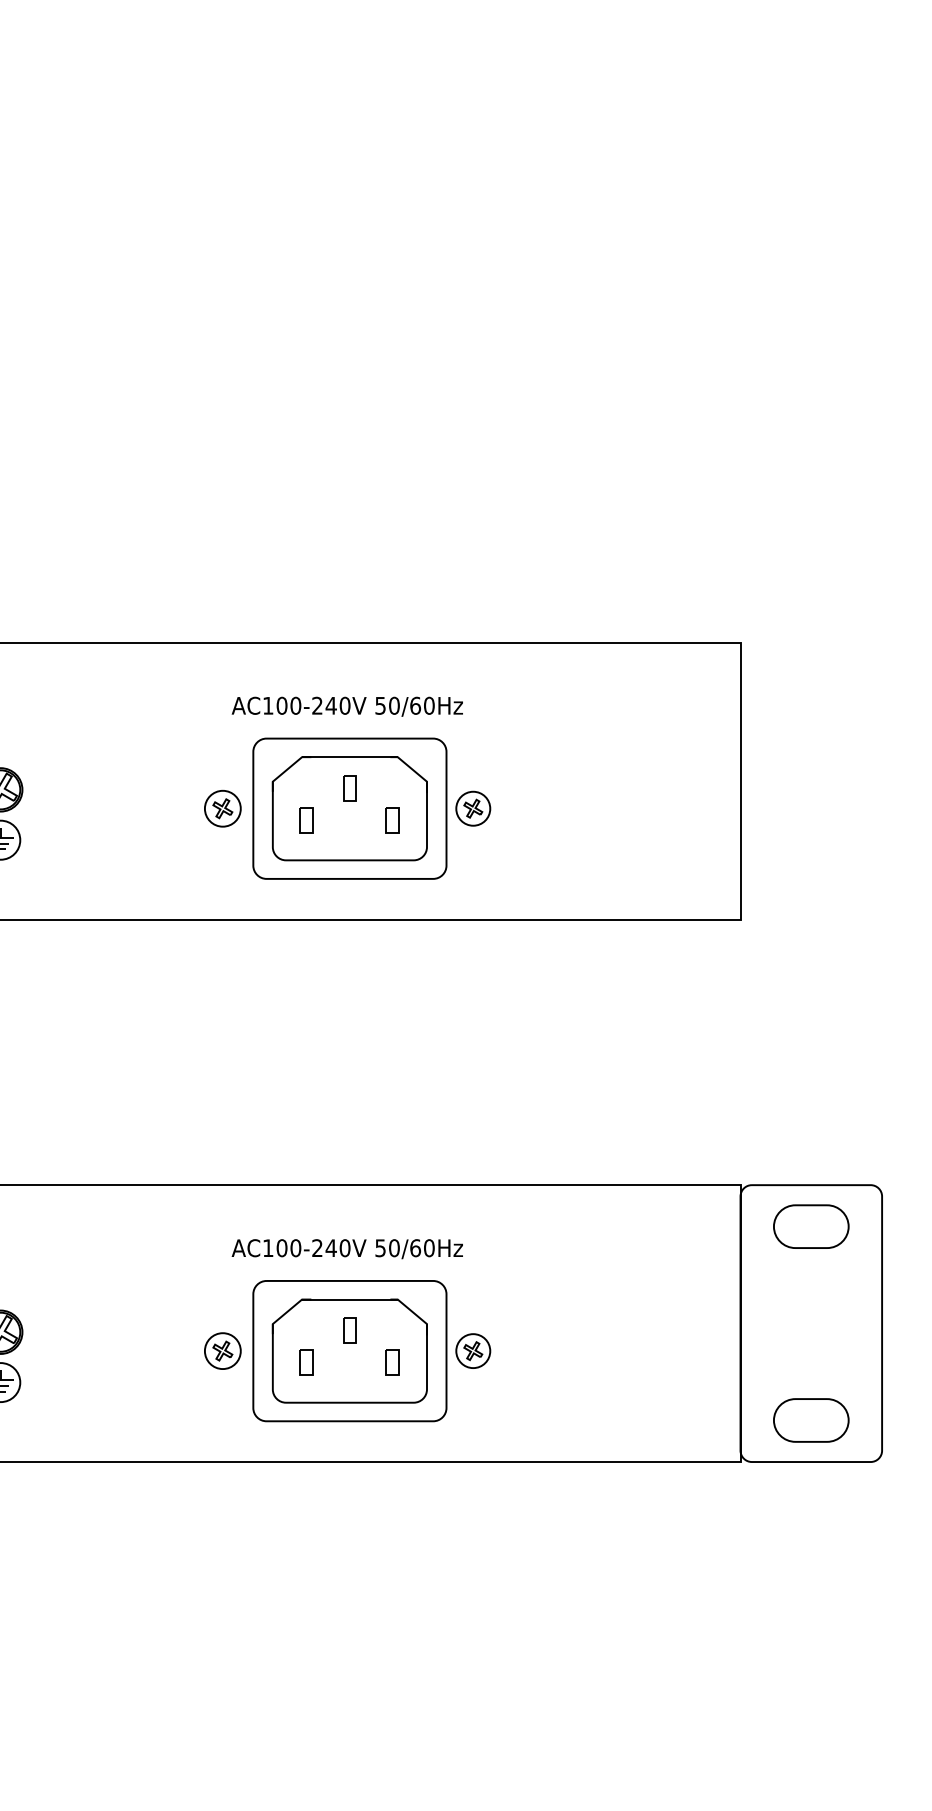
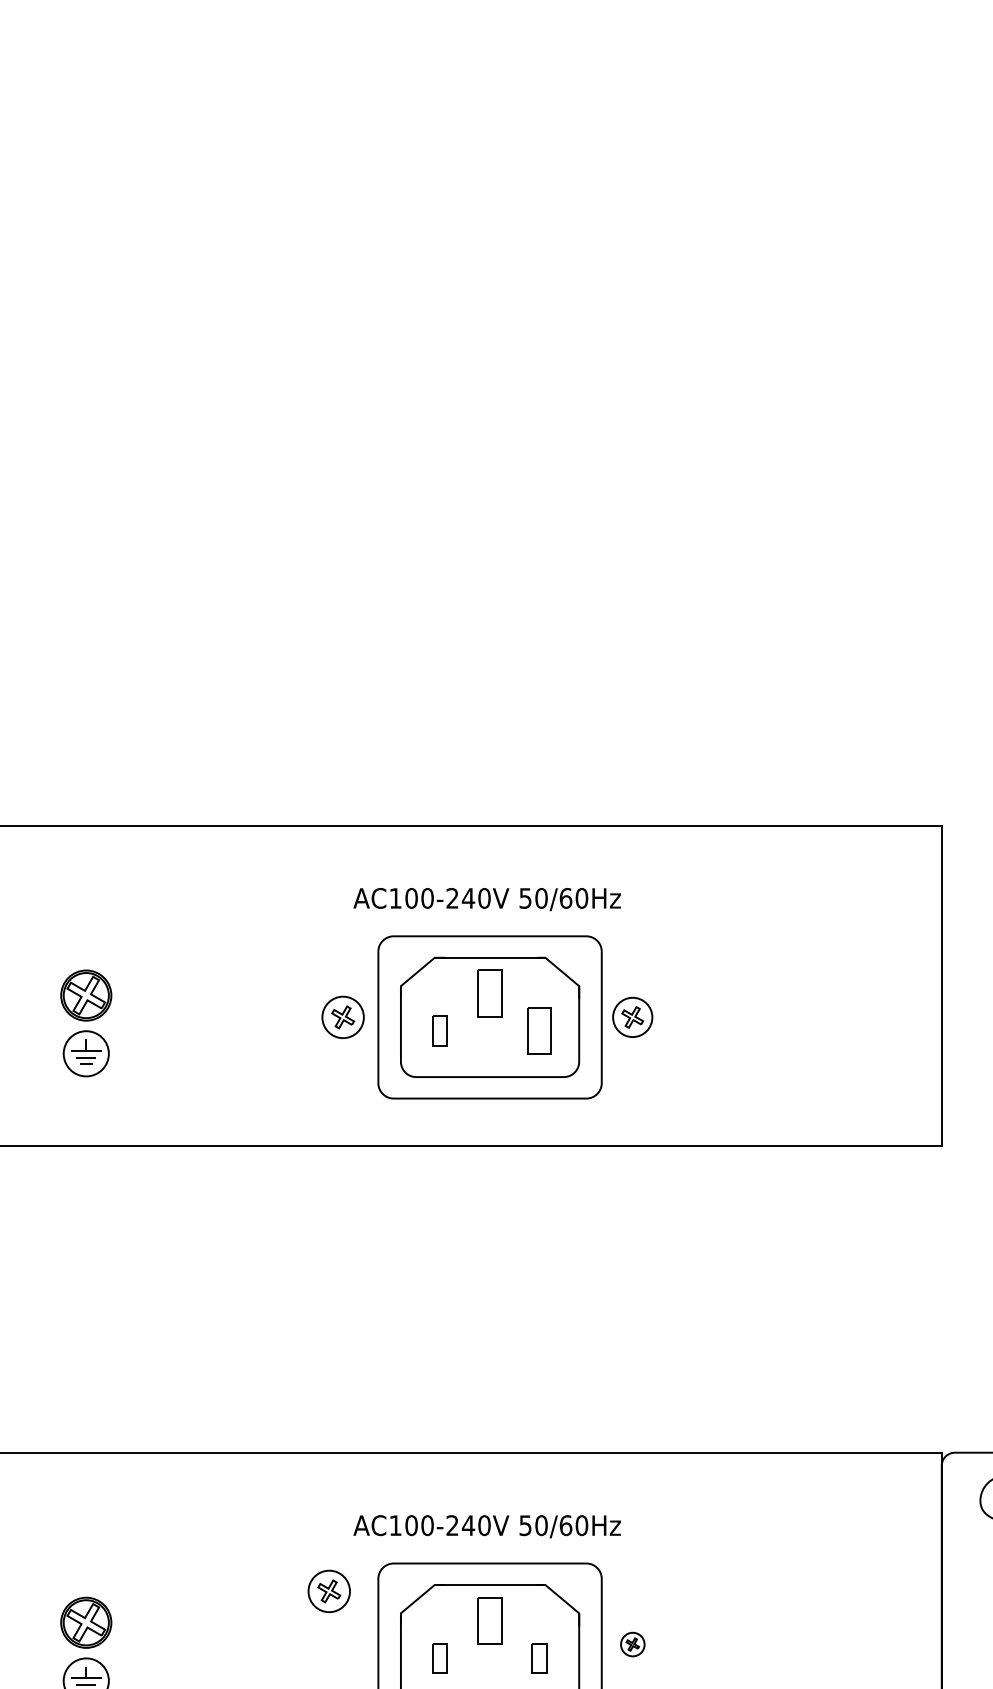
part: (349, 788) -> (489, 994), size x1.6
part: (392, 820) -> (539, 1031), size x1.6
part: (349, 1330) -> (489, 1620), size x1.6
part: (222, 1350) -> (328, 1590), moved
part: (473, 1350) -> (632, 1643), size x0.6

